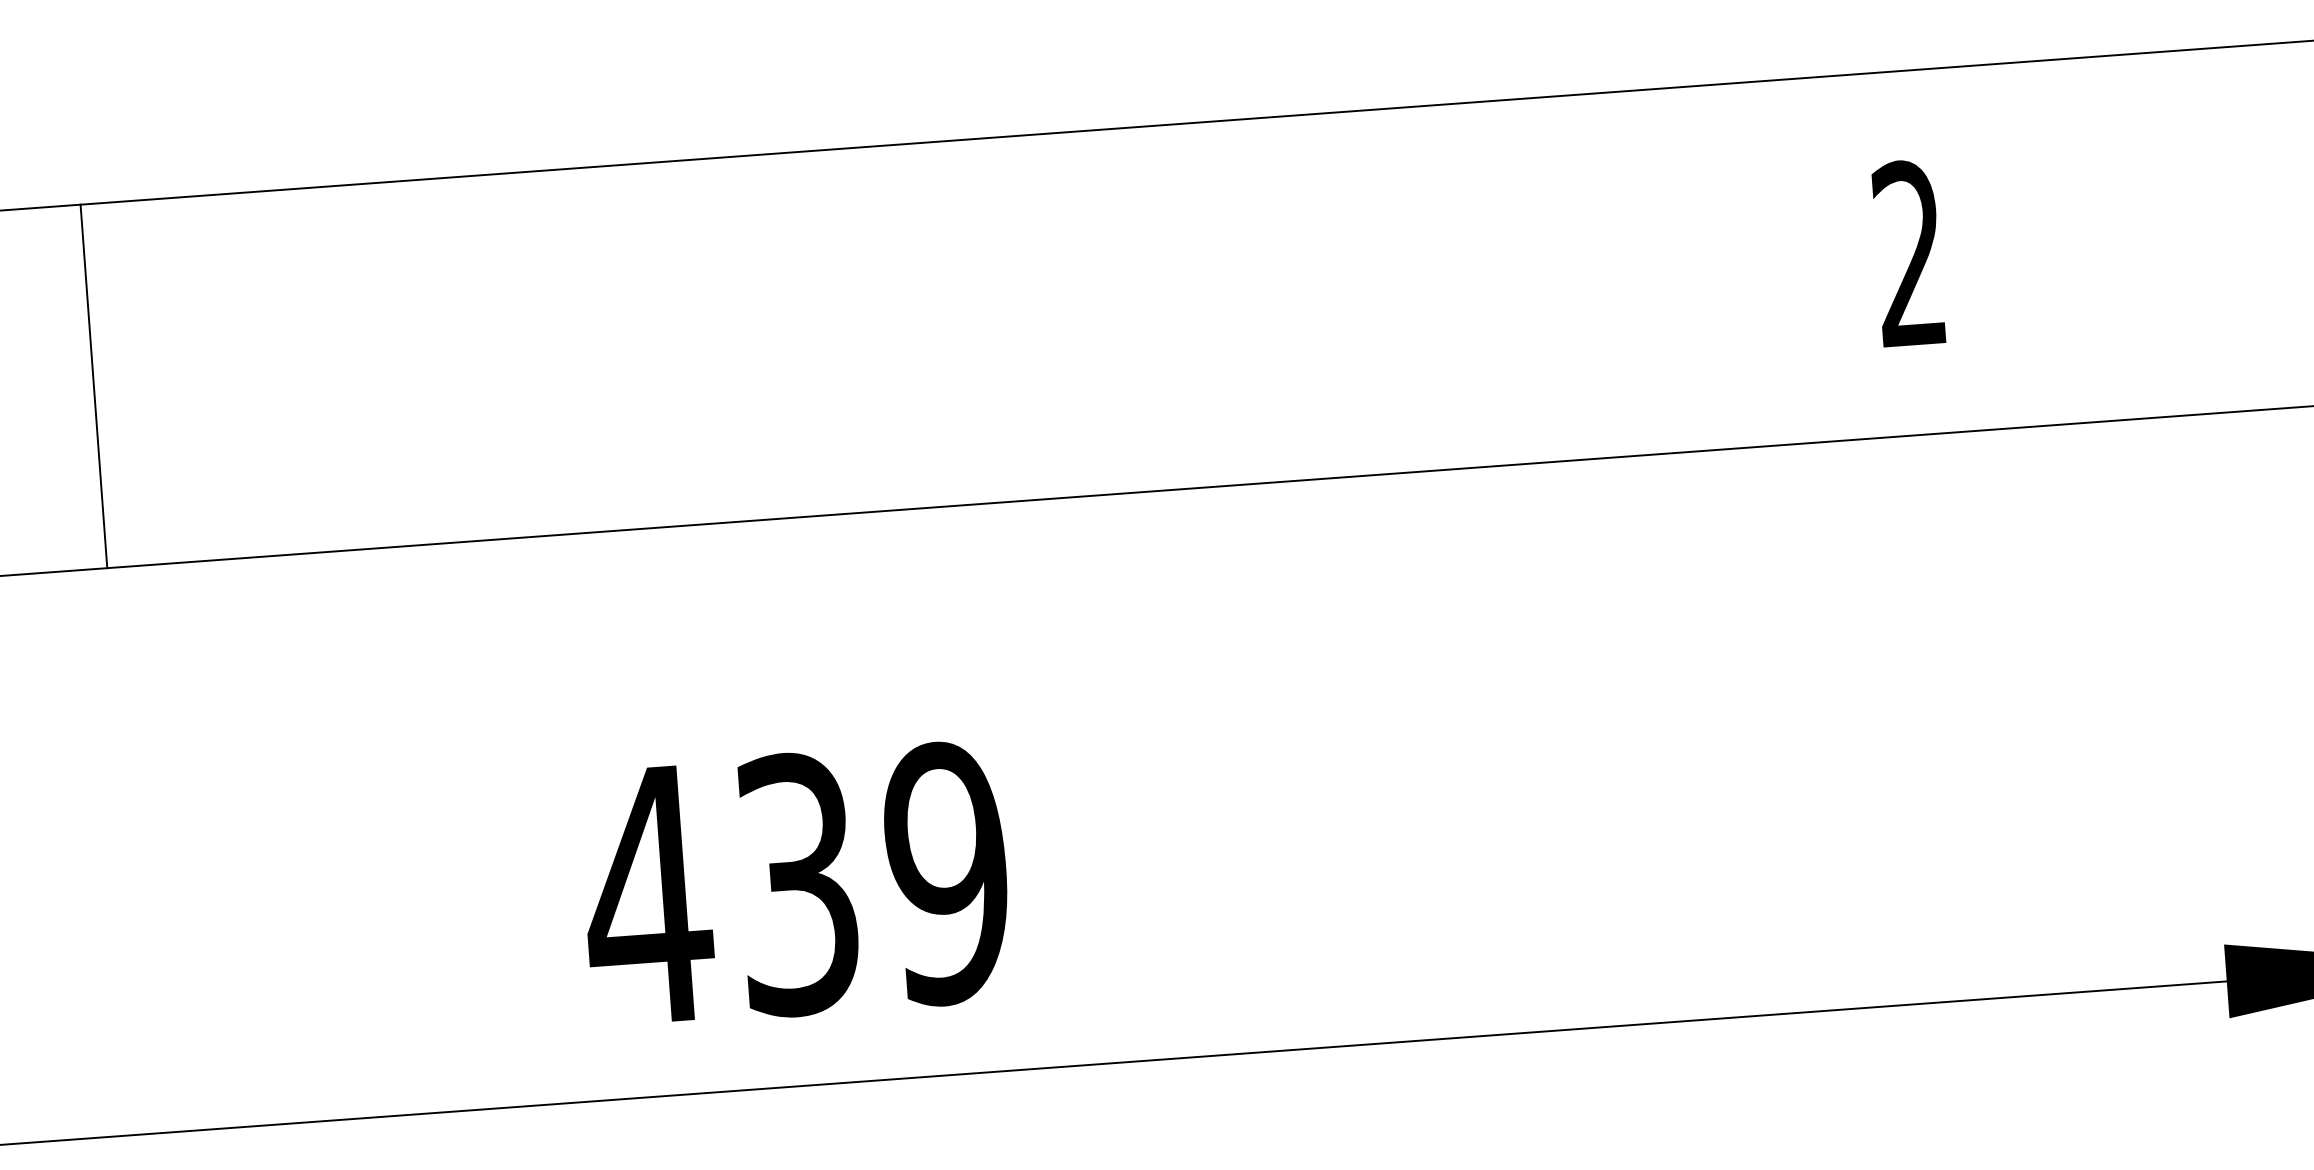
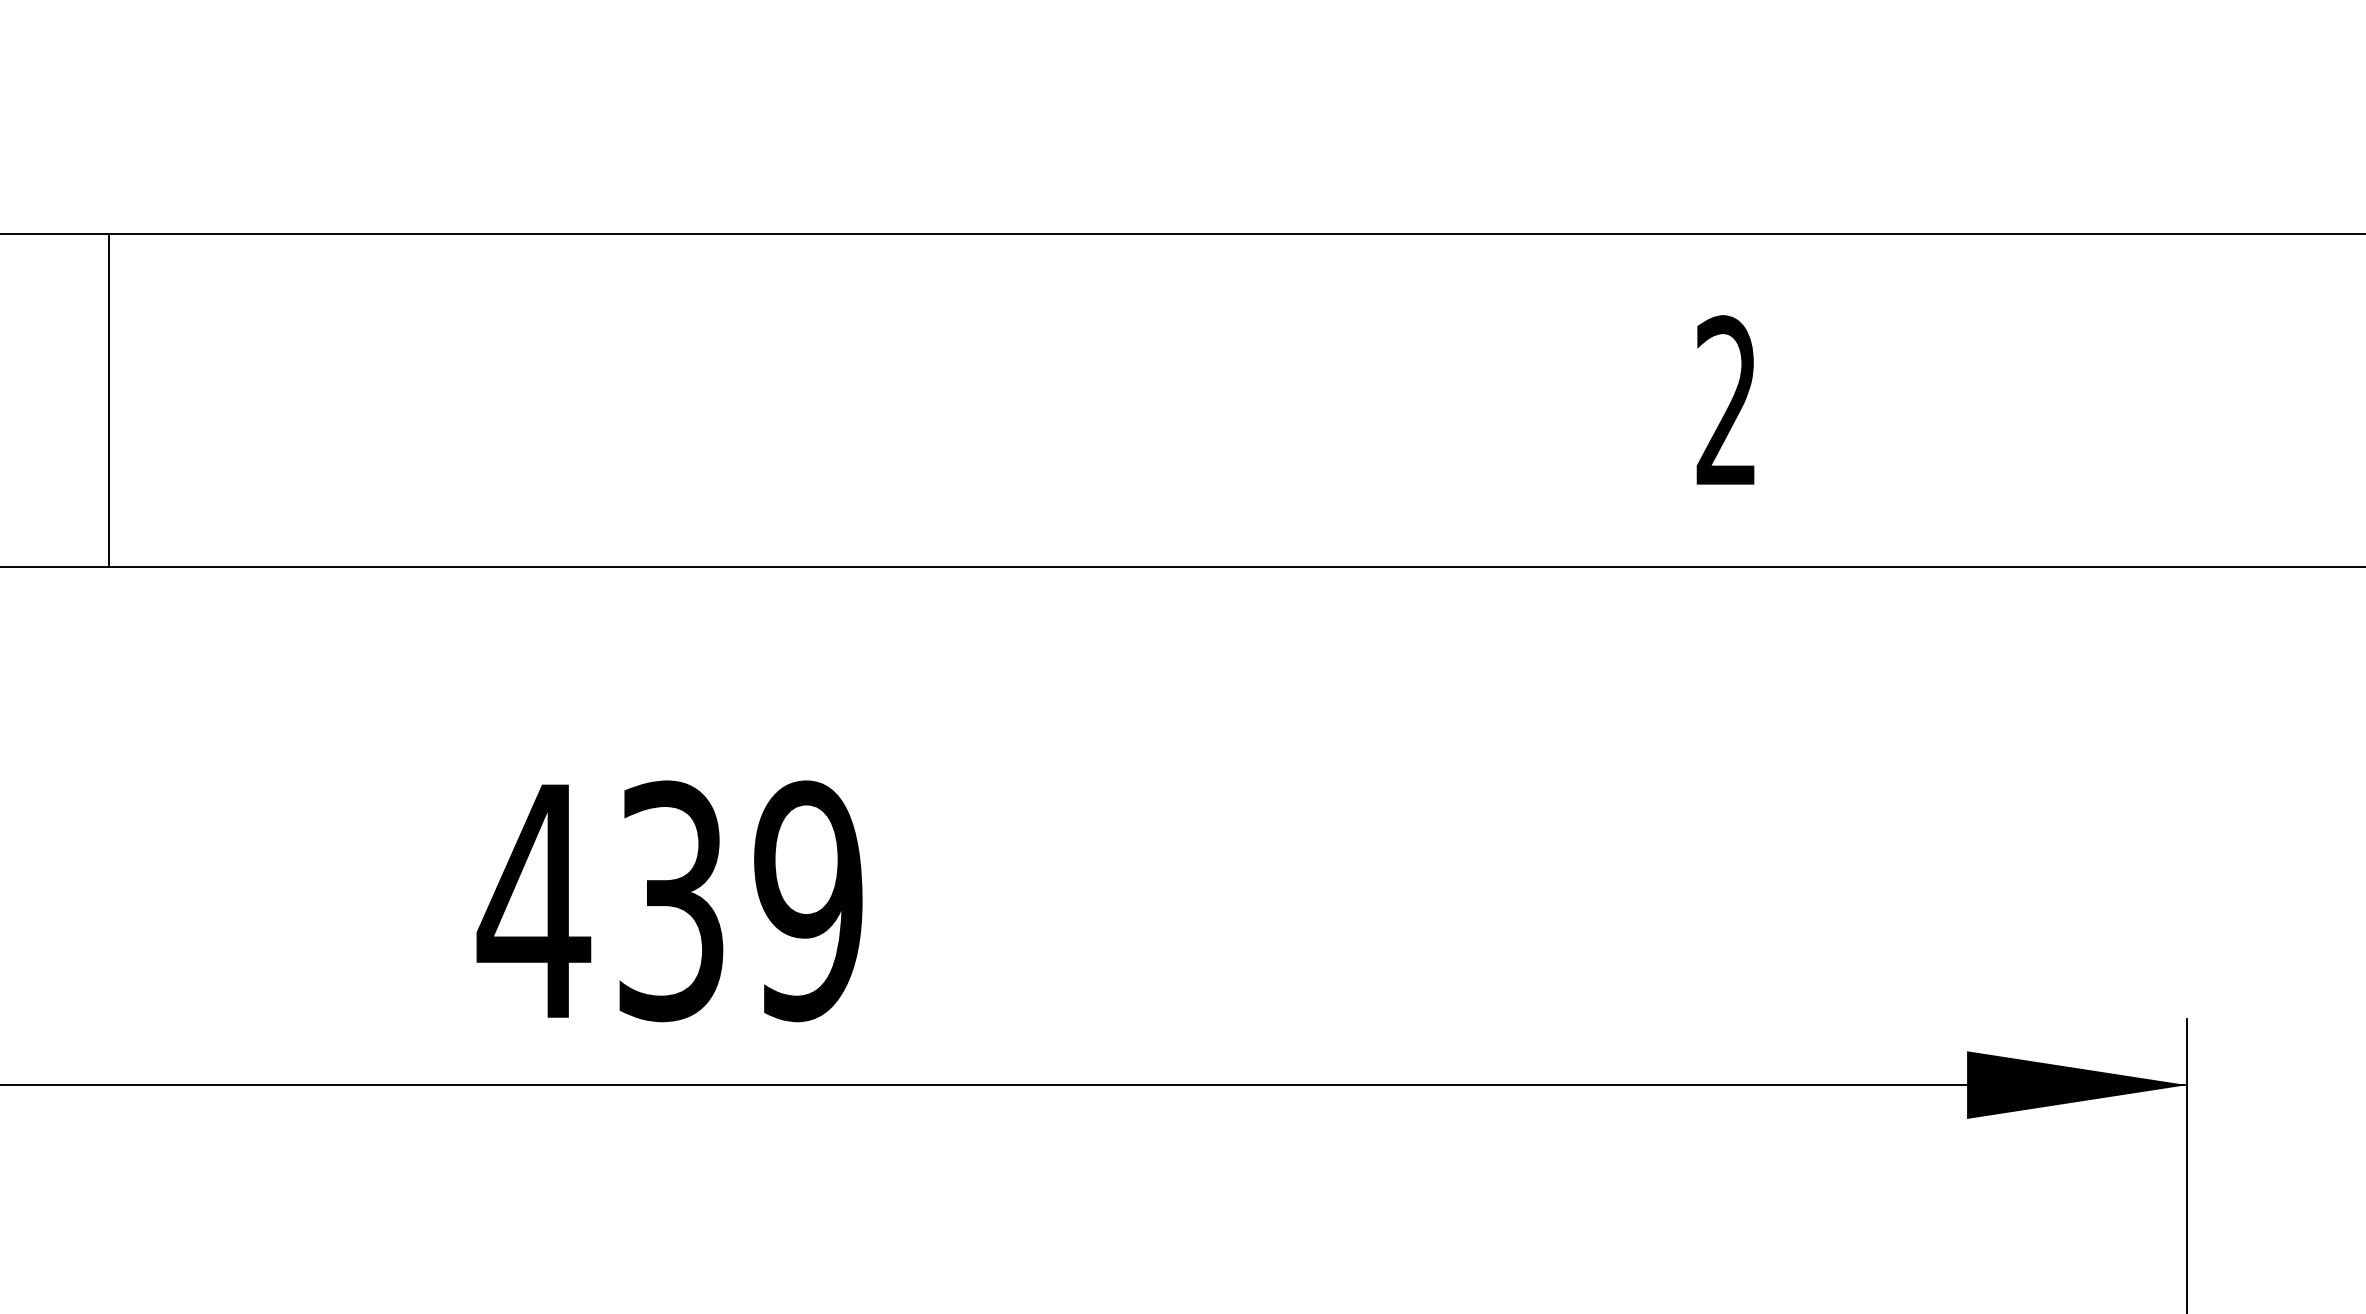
line: (93, 385) -> (108, 399), moved

